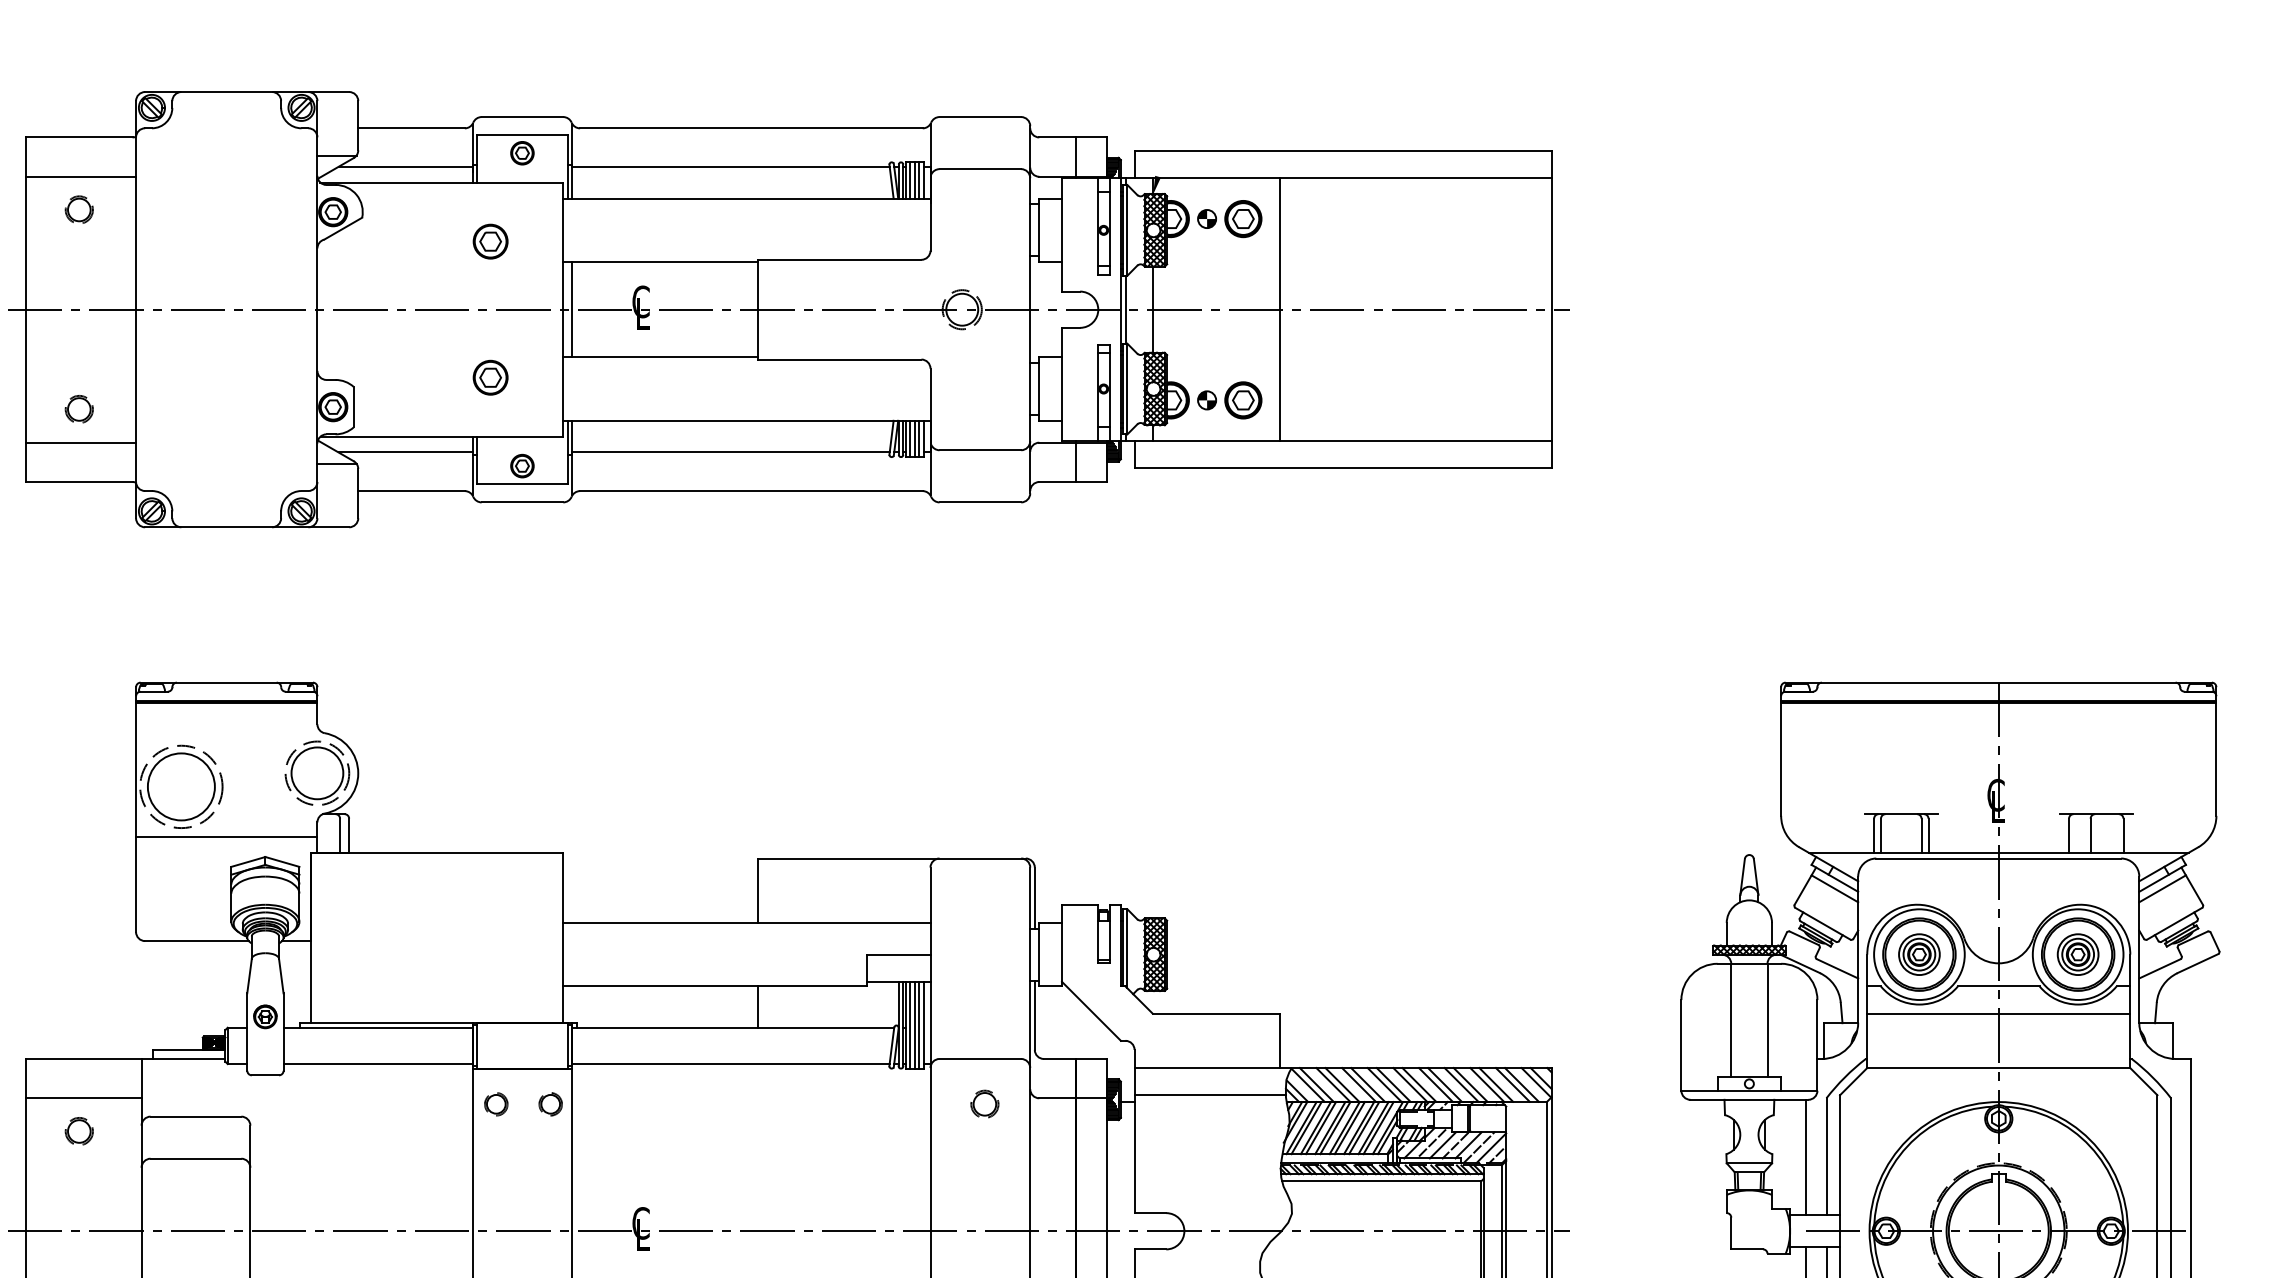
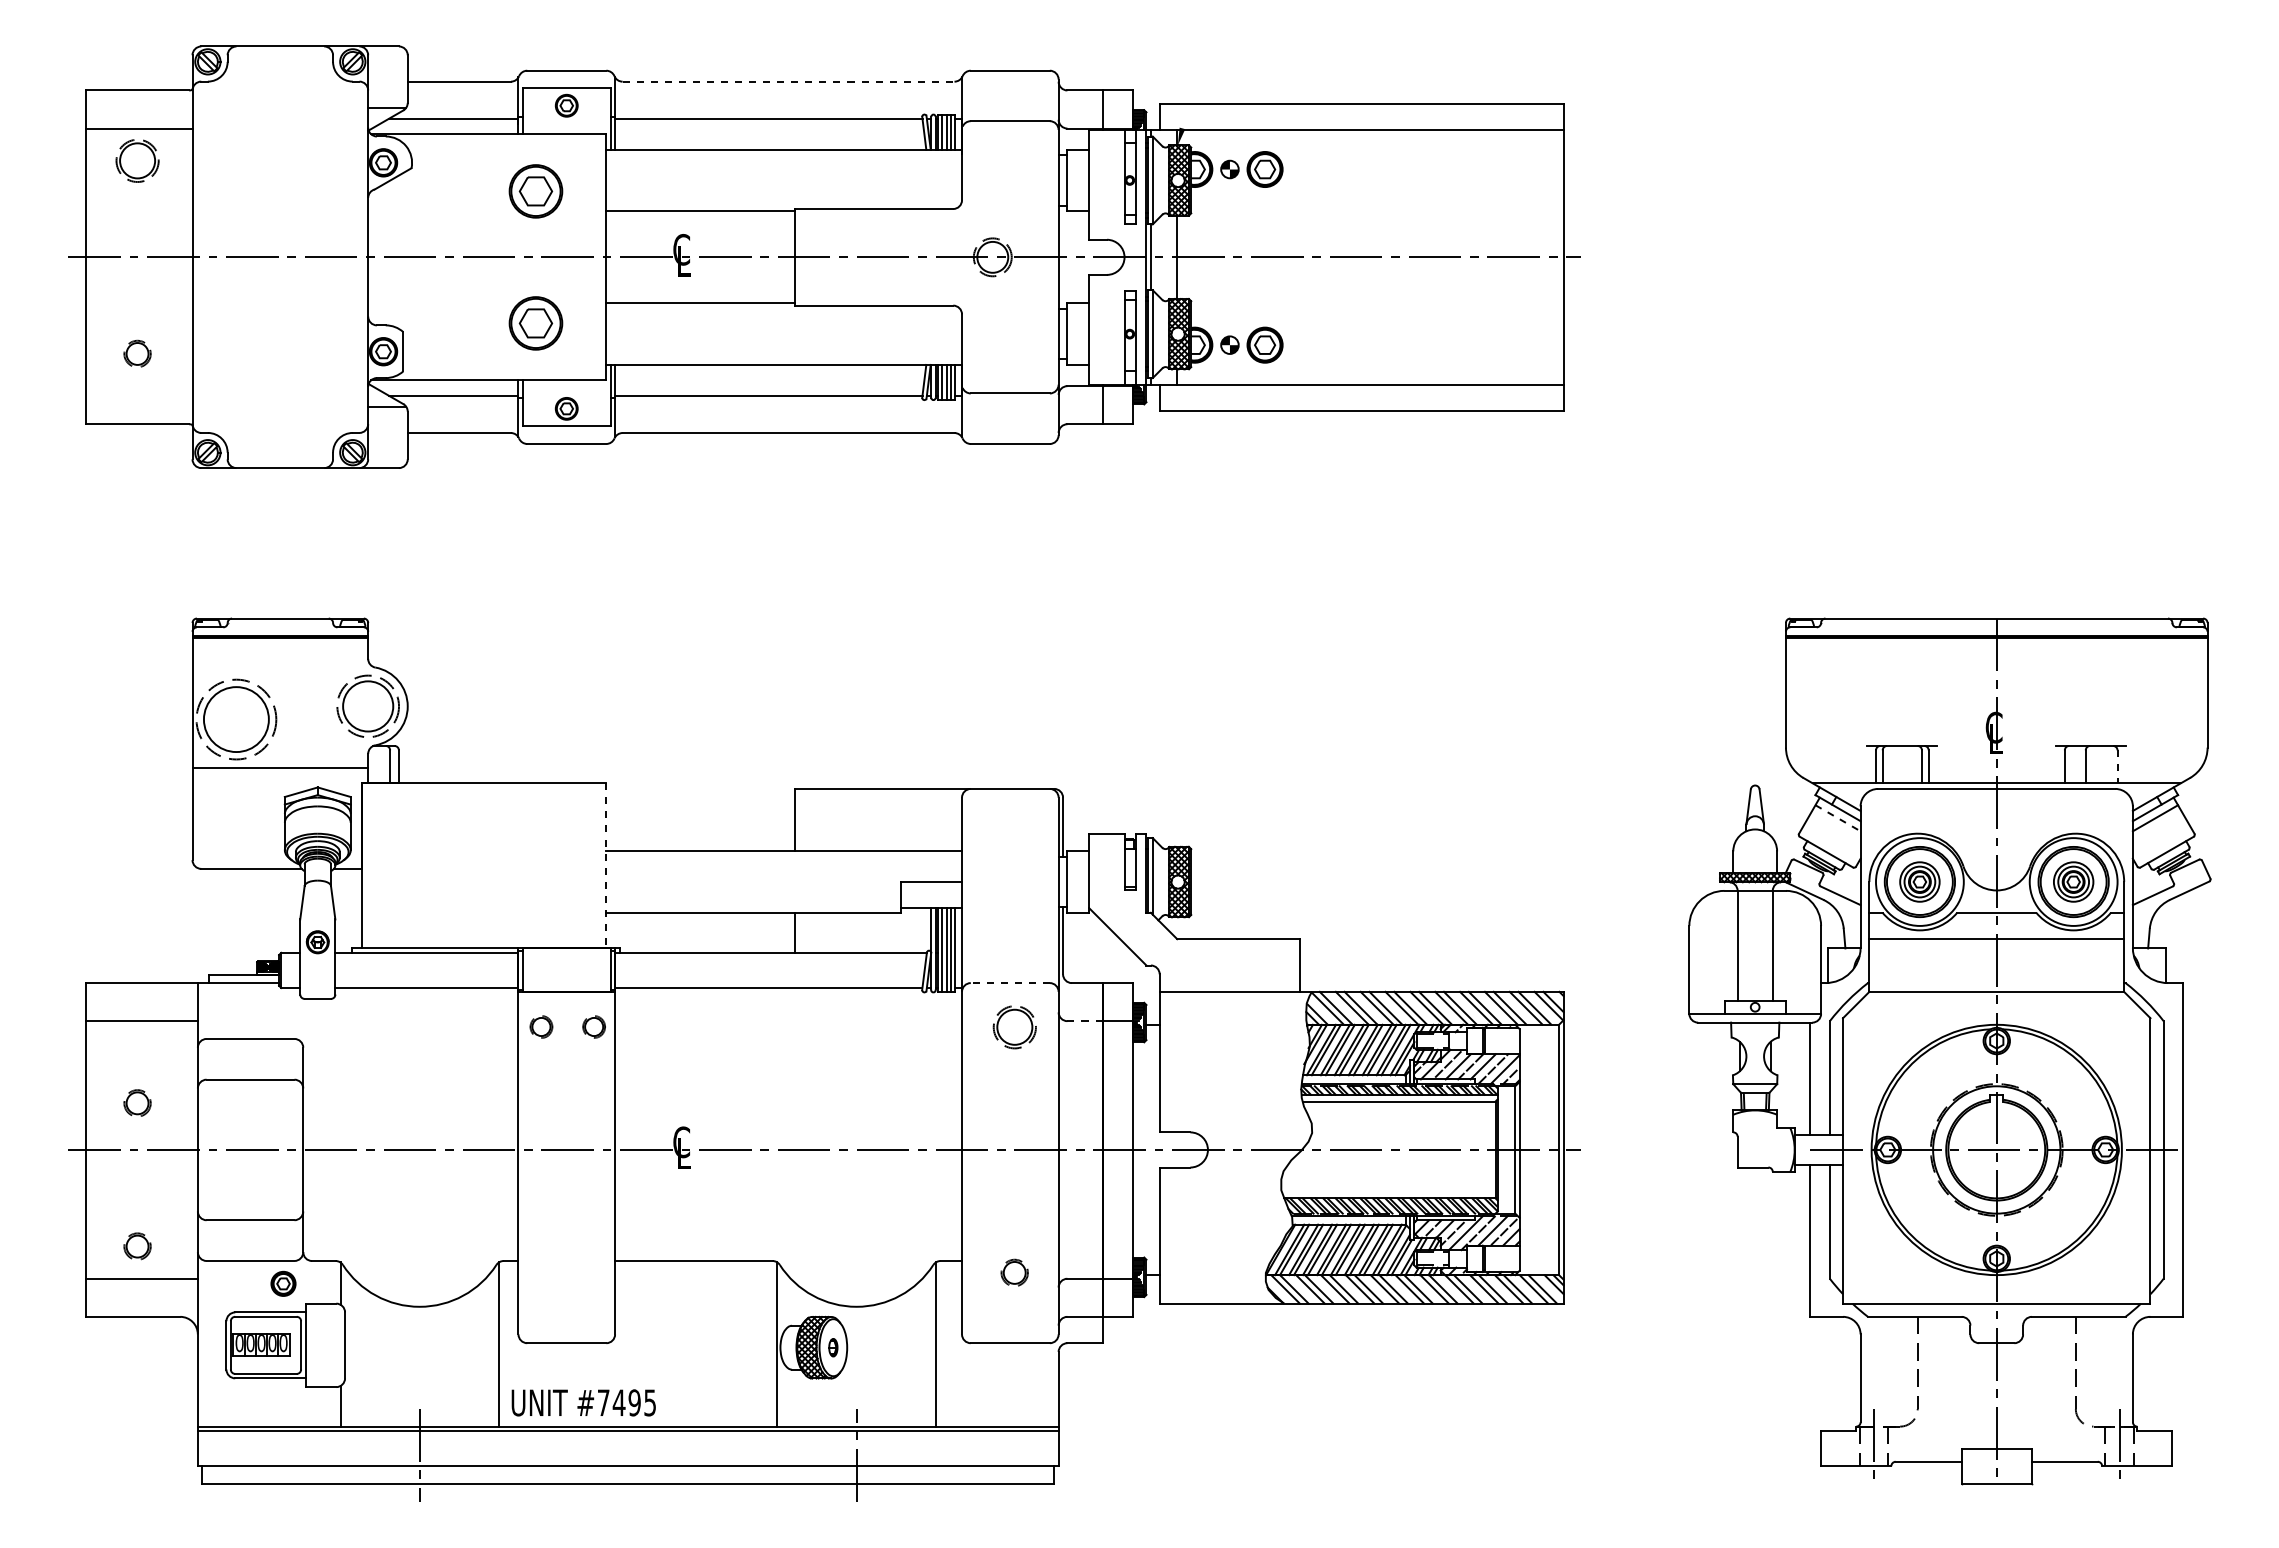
line: (751, 128) -> (788, 81), solid -> dashed
part: (79, 209) -> (137, 160), size x1.6
part: (490, 241) -> (535, 191), size x1.6
line: (1279, 308) -> (1300, 256), removed
line: (572, 309) -> (615, 257), removed
part: (490, 376) -> (535, 322), size x1.6
line: (80, 443) -> (138, 386), removed
line: (2123, 836) -> (2117, 767), solid -> dashed
line: (1835, 889) -> (1838, 818), solid -> dashed
line: (563, 938) -> (606, 866), solid -> dashed
line: (980, 1059) -> (1010, 983), solid -> dashed
line: (1209, 1095) -> (1232, 1018), removed
line: (1056, 1098) -> (1084, 1021), solid -> dashed
part: (984, 1103) -> (1014, 1026), size x1.6
part: (79, 1130) -> (137, 1102), moved

